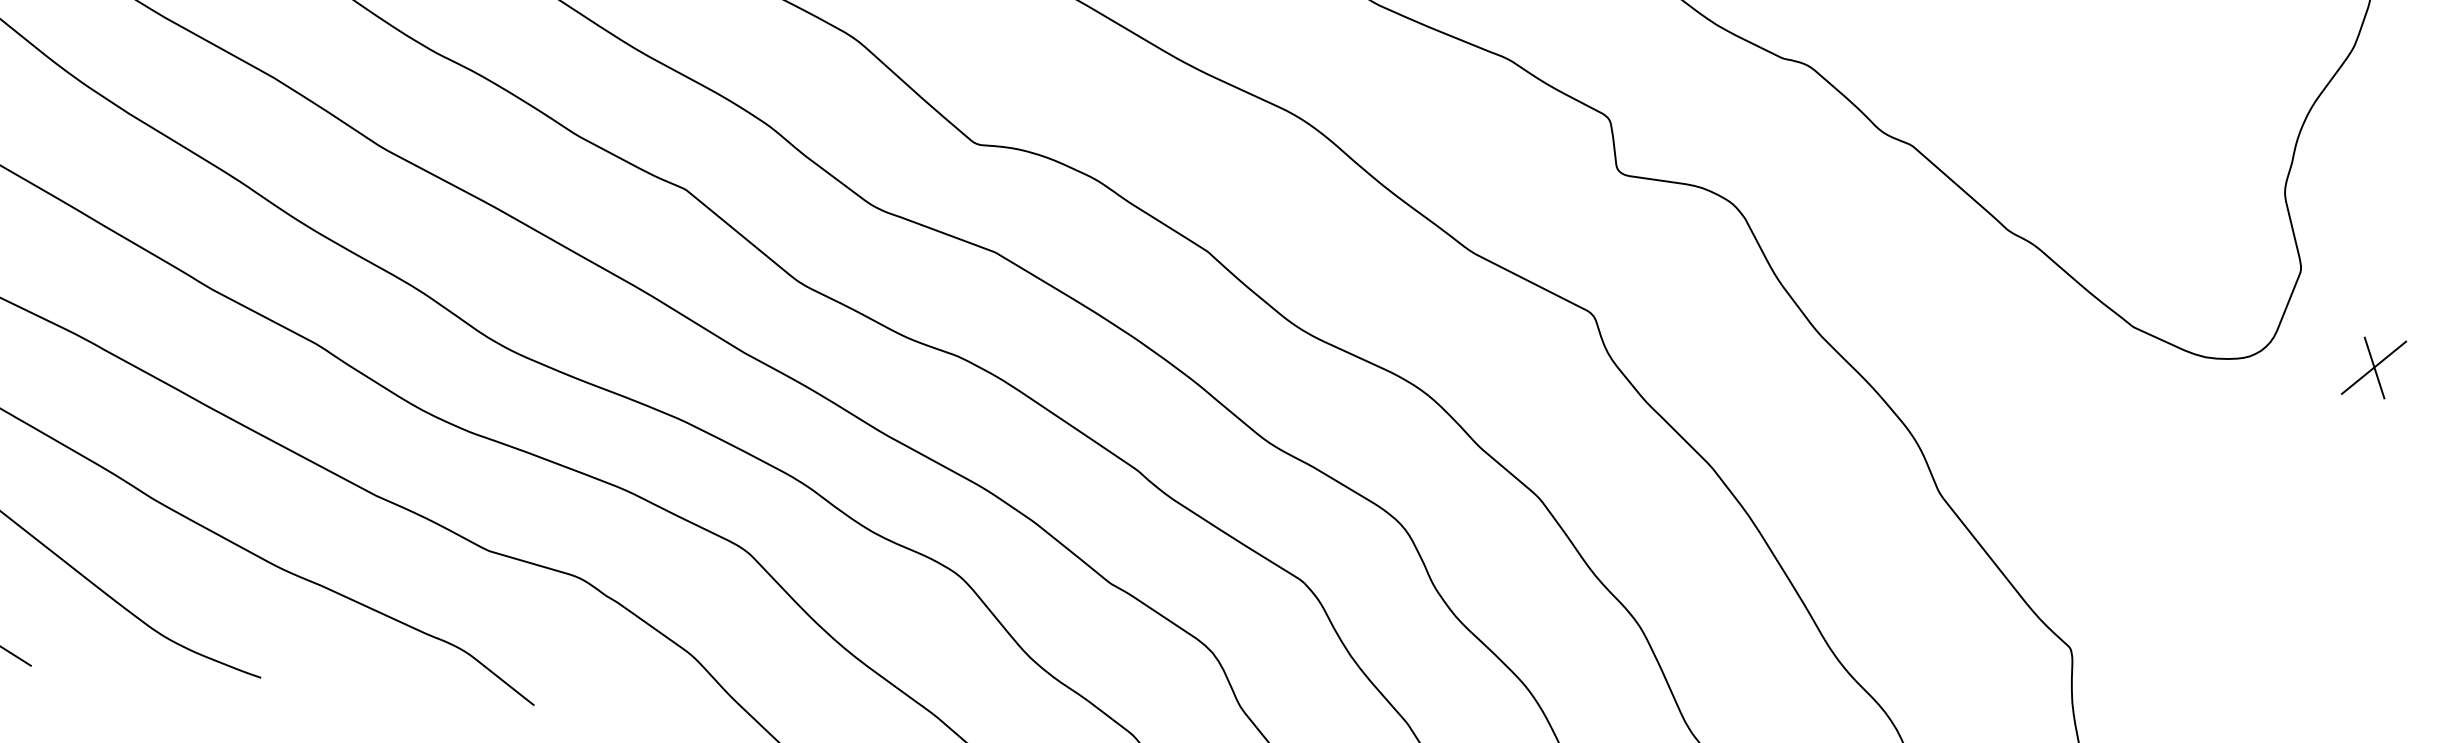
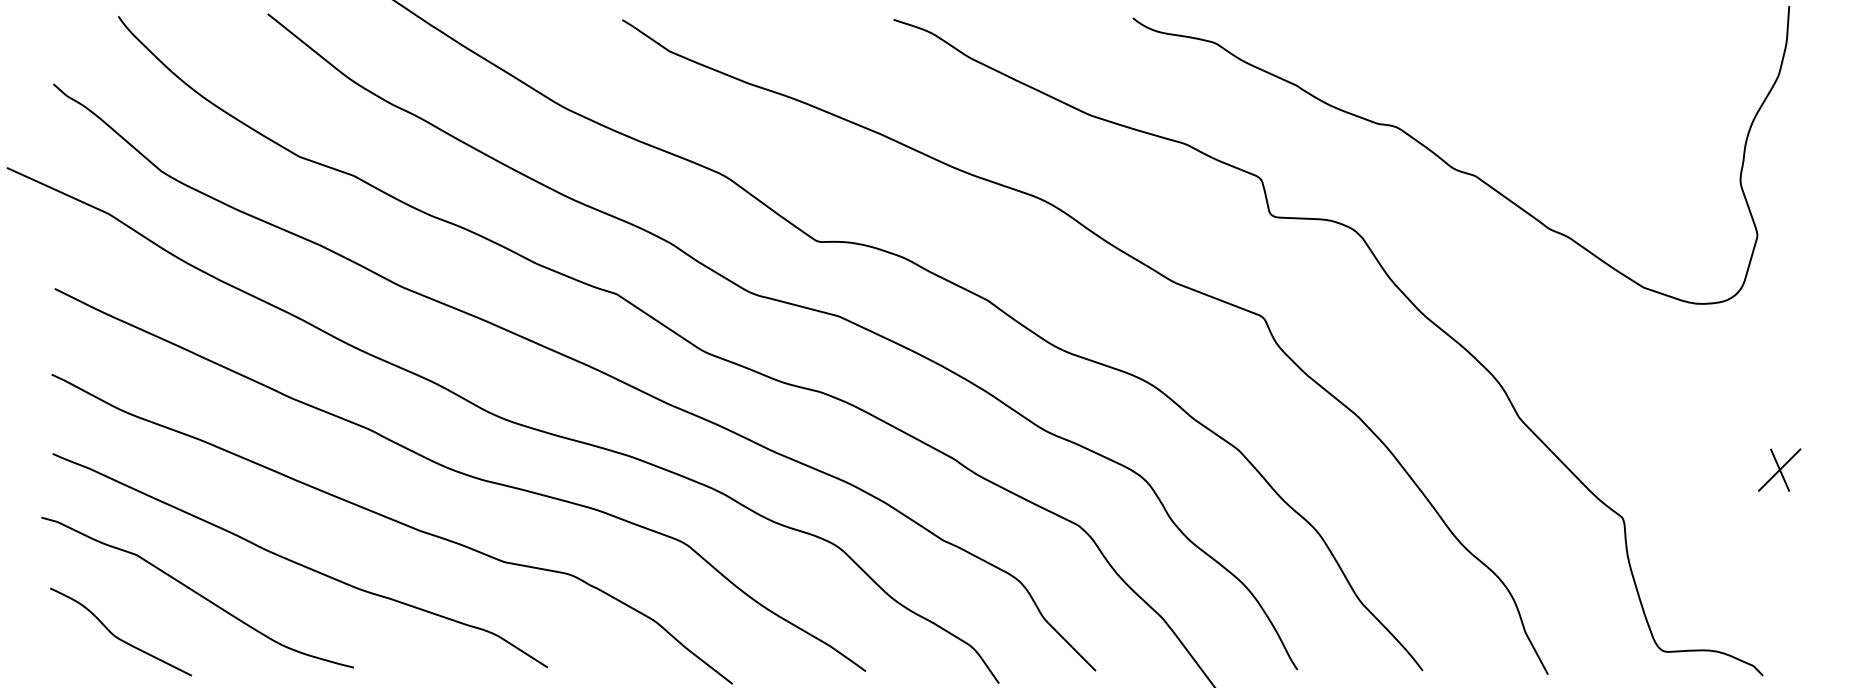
part: (2373, 366) -> (1779, 469), moved

